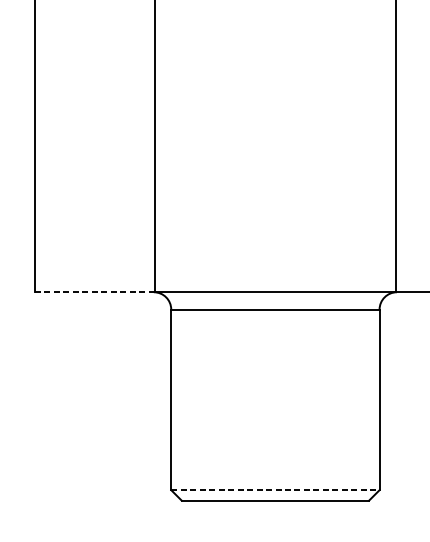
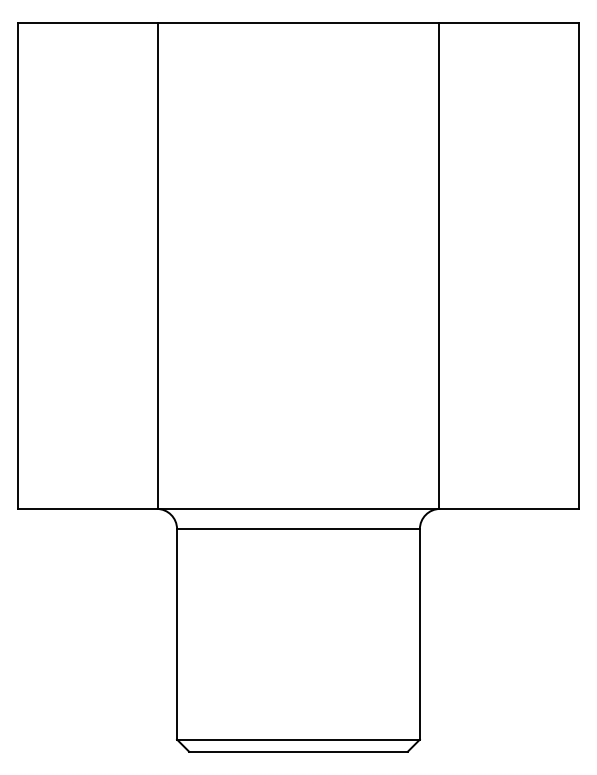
line: (95, 291) -> (88, 508), dashed -> solid
line: (275, 490) -> (298, 739), dashed -> solid

